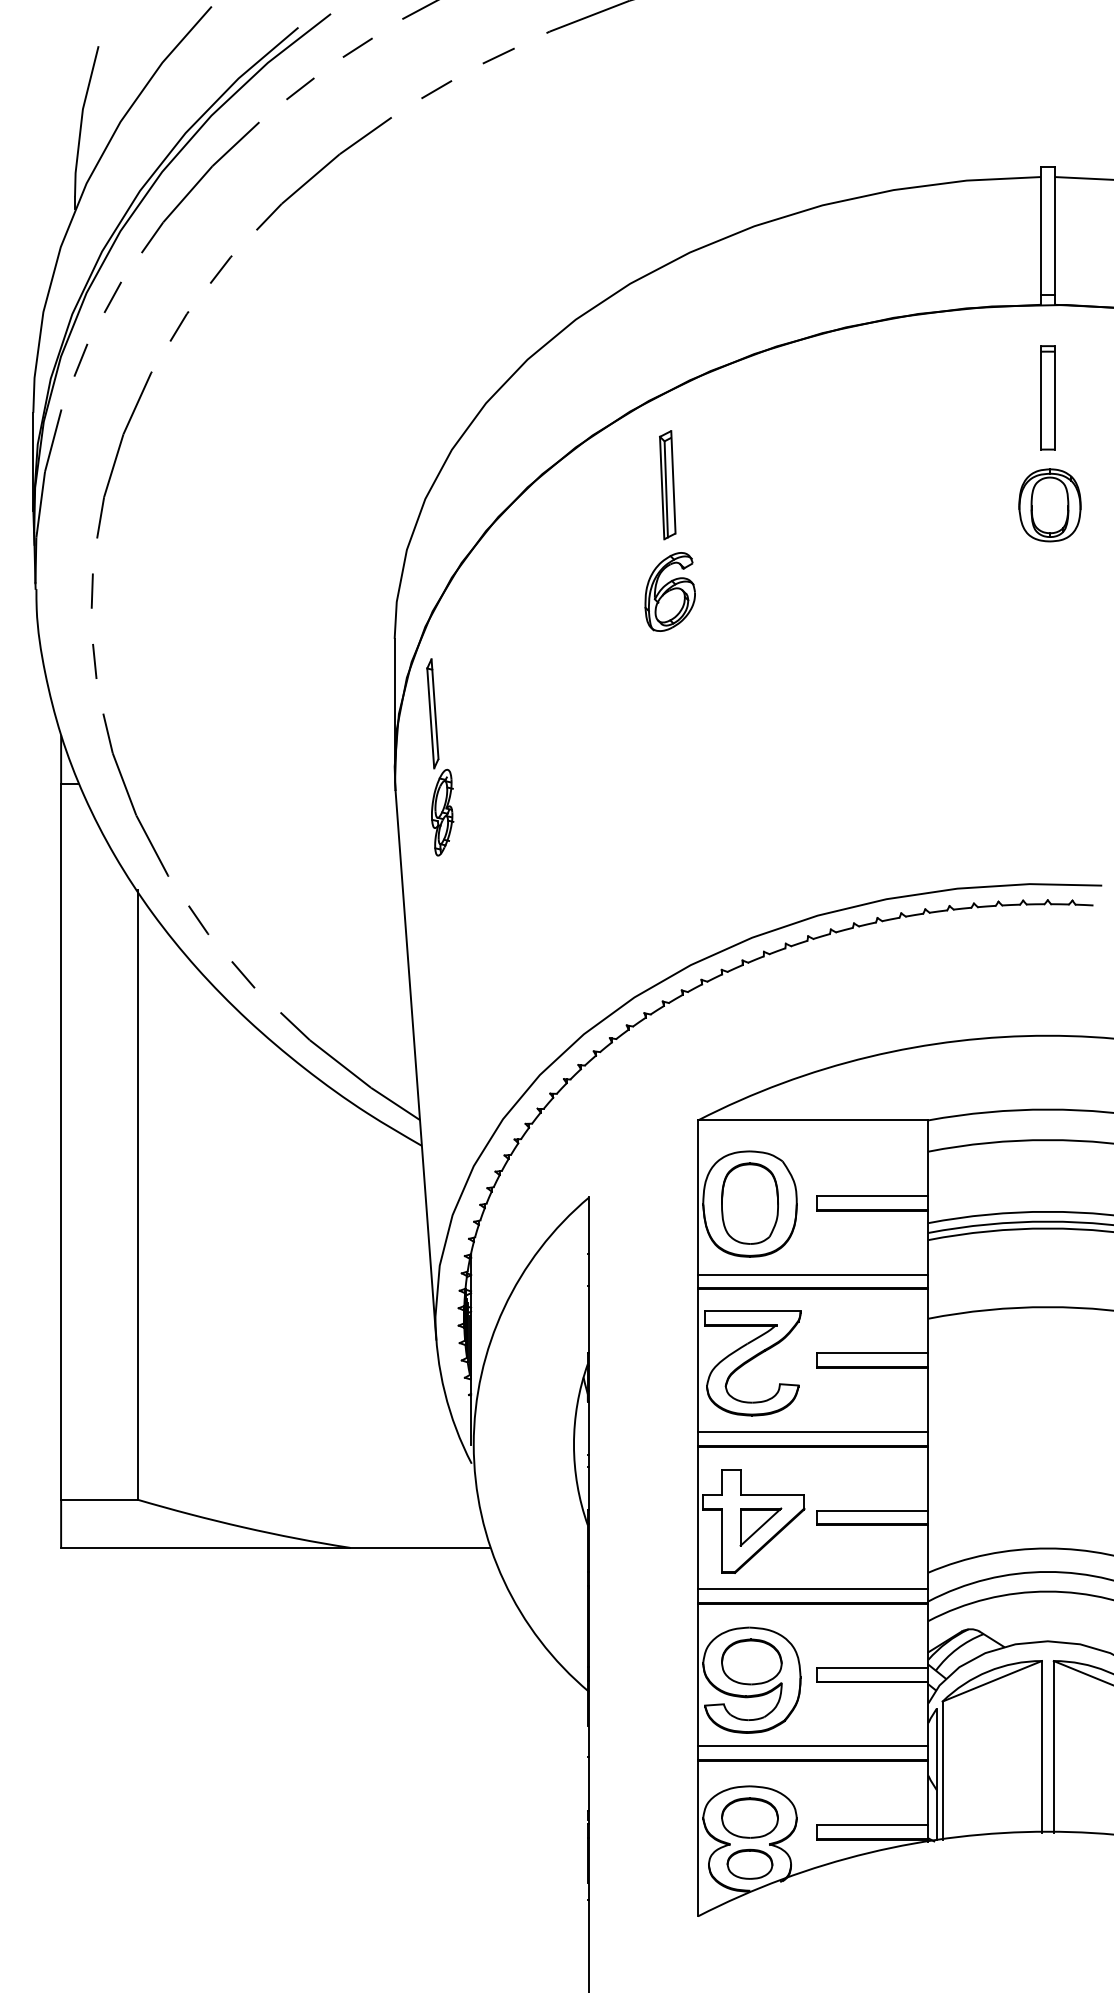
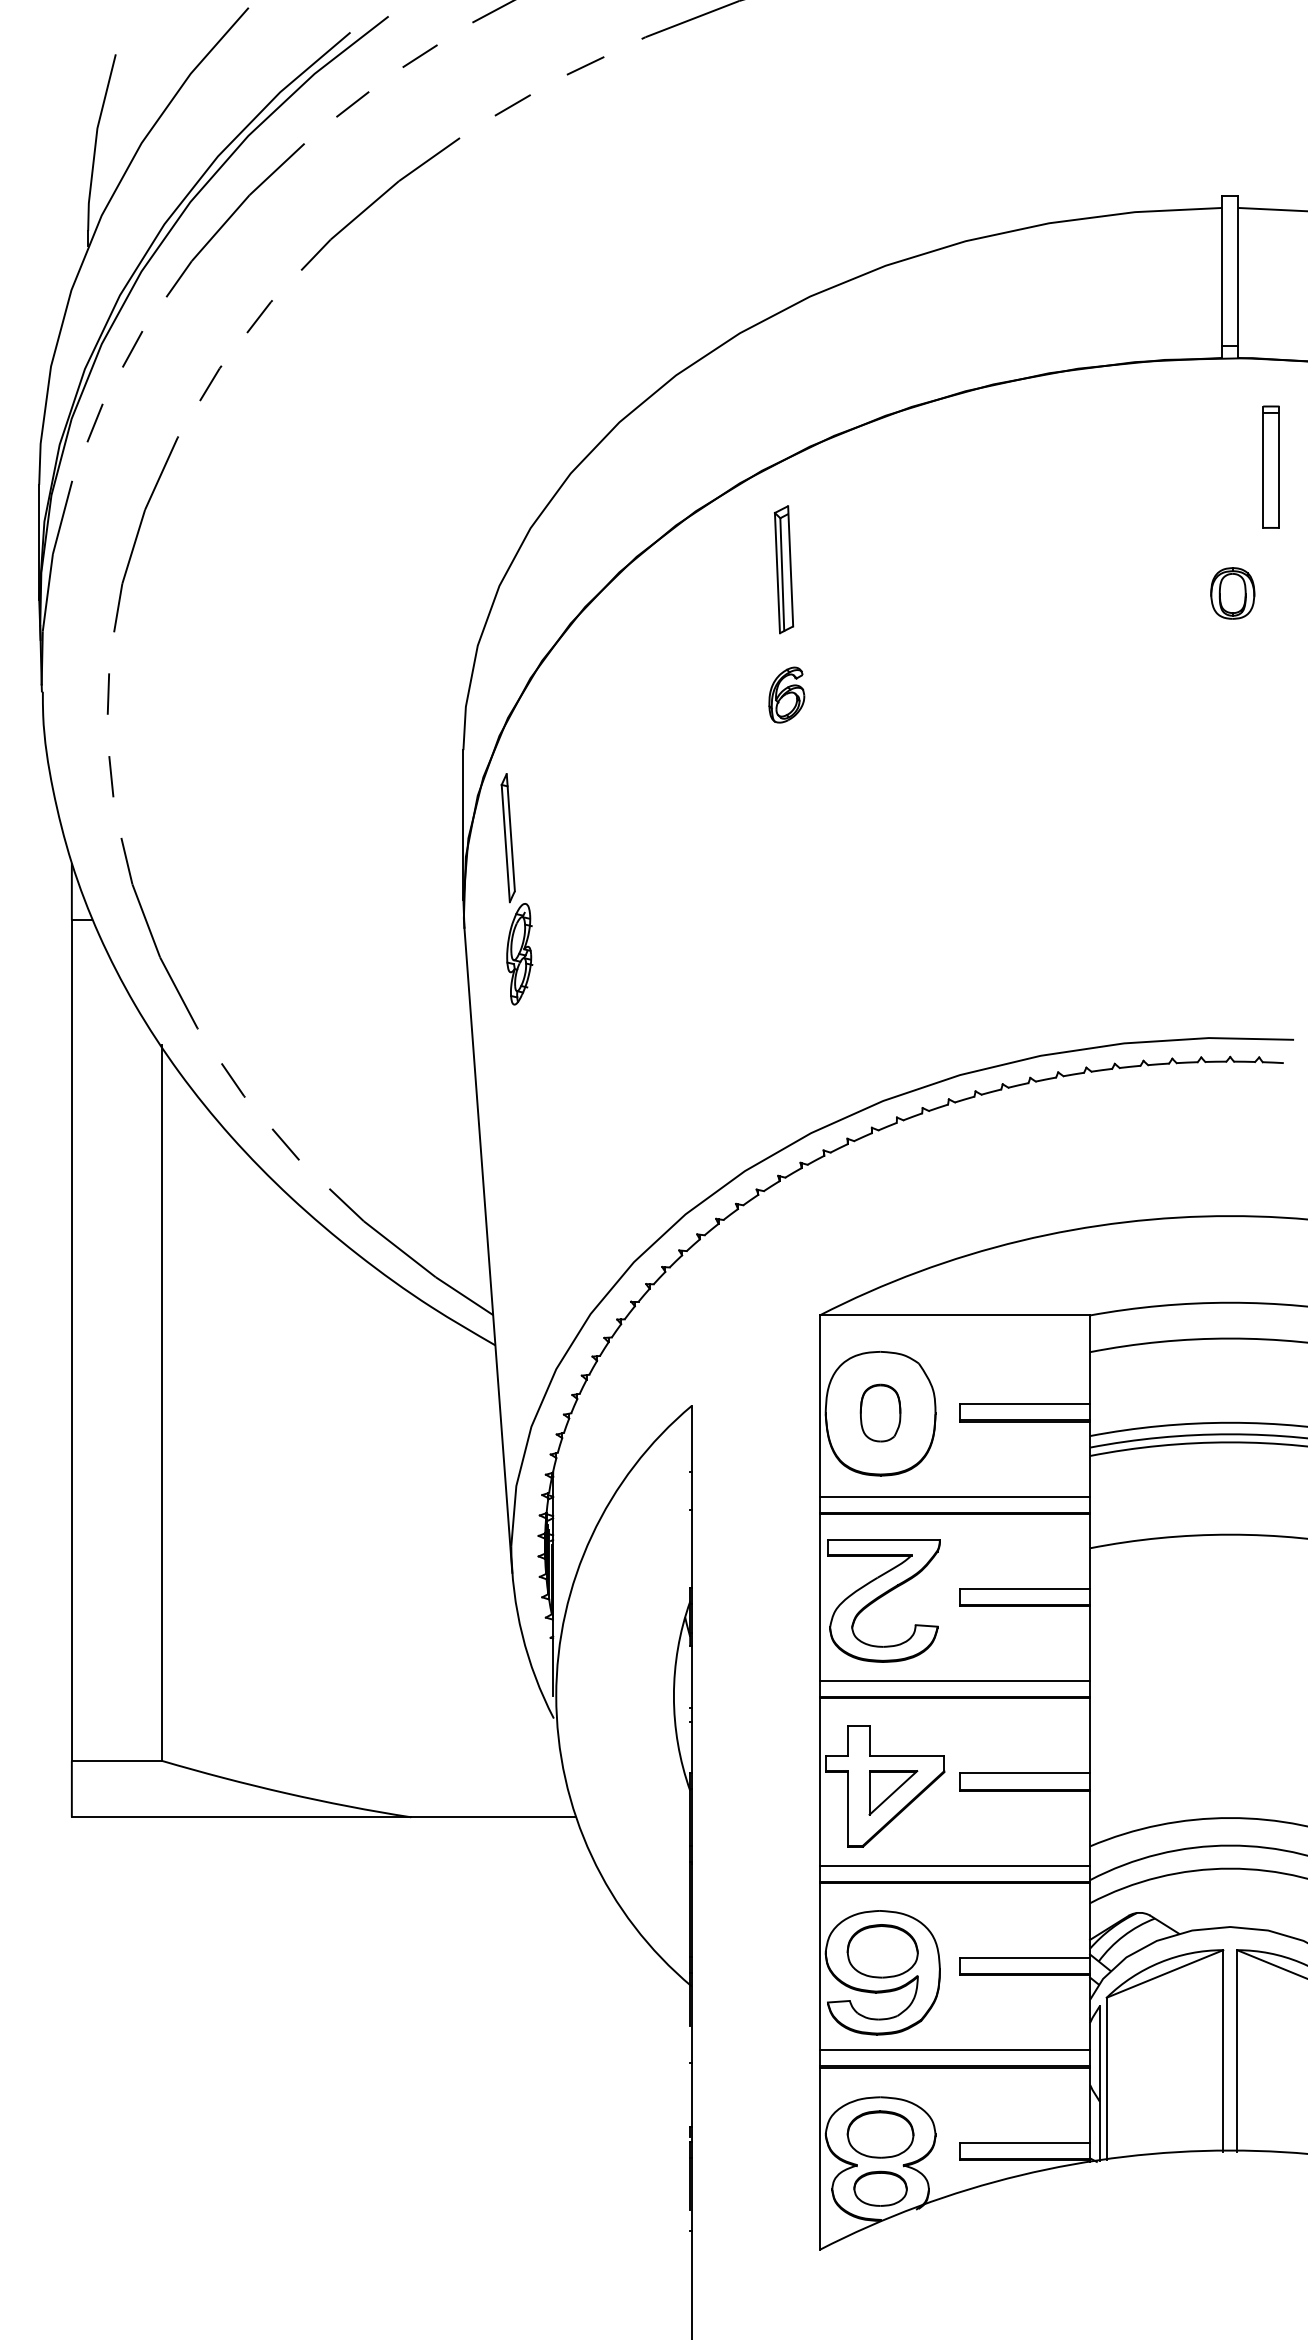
part: (1047, 397) -> (1270, 466), moved
part: (1049, 505) -> (1232, 593), size x0.6
part: (669, 591) -> (786, 694), size x0.6
part: (749, 1203) -> (879, 1413), size x0.6

